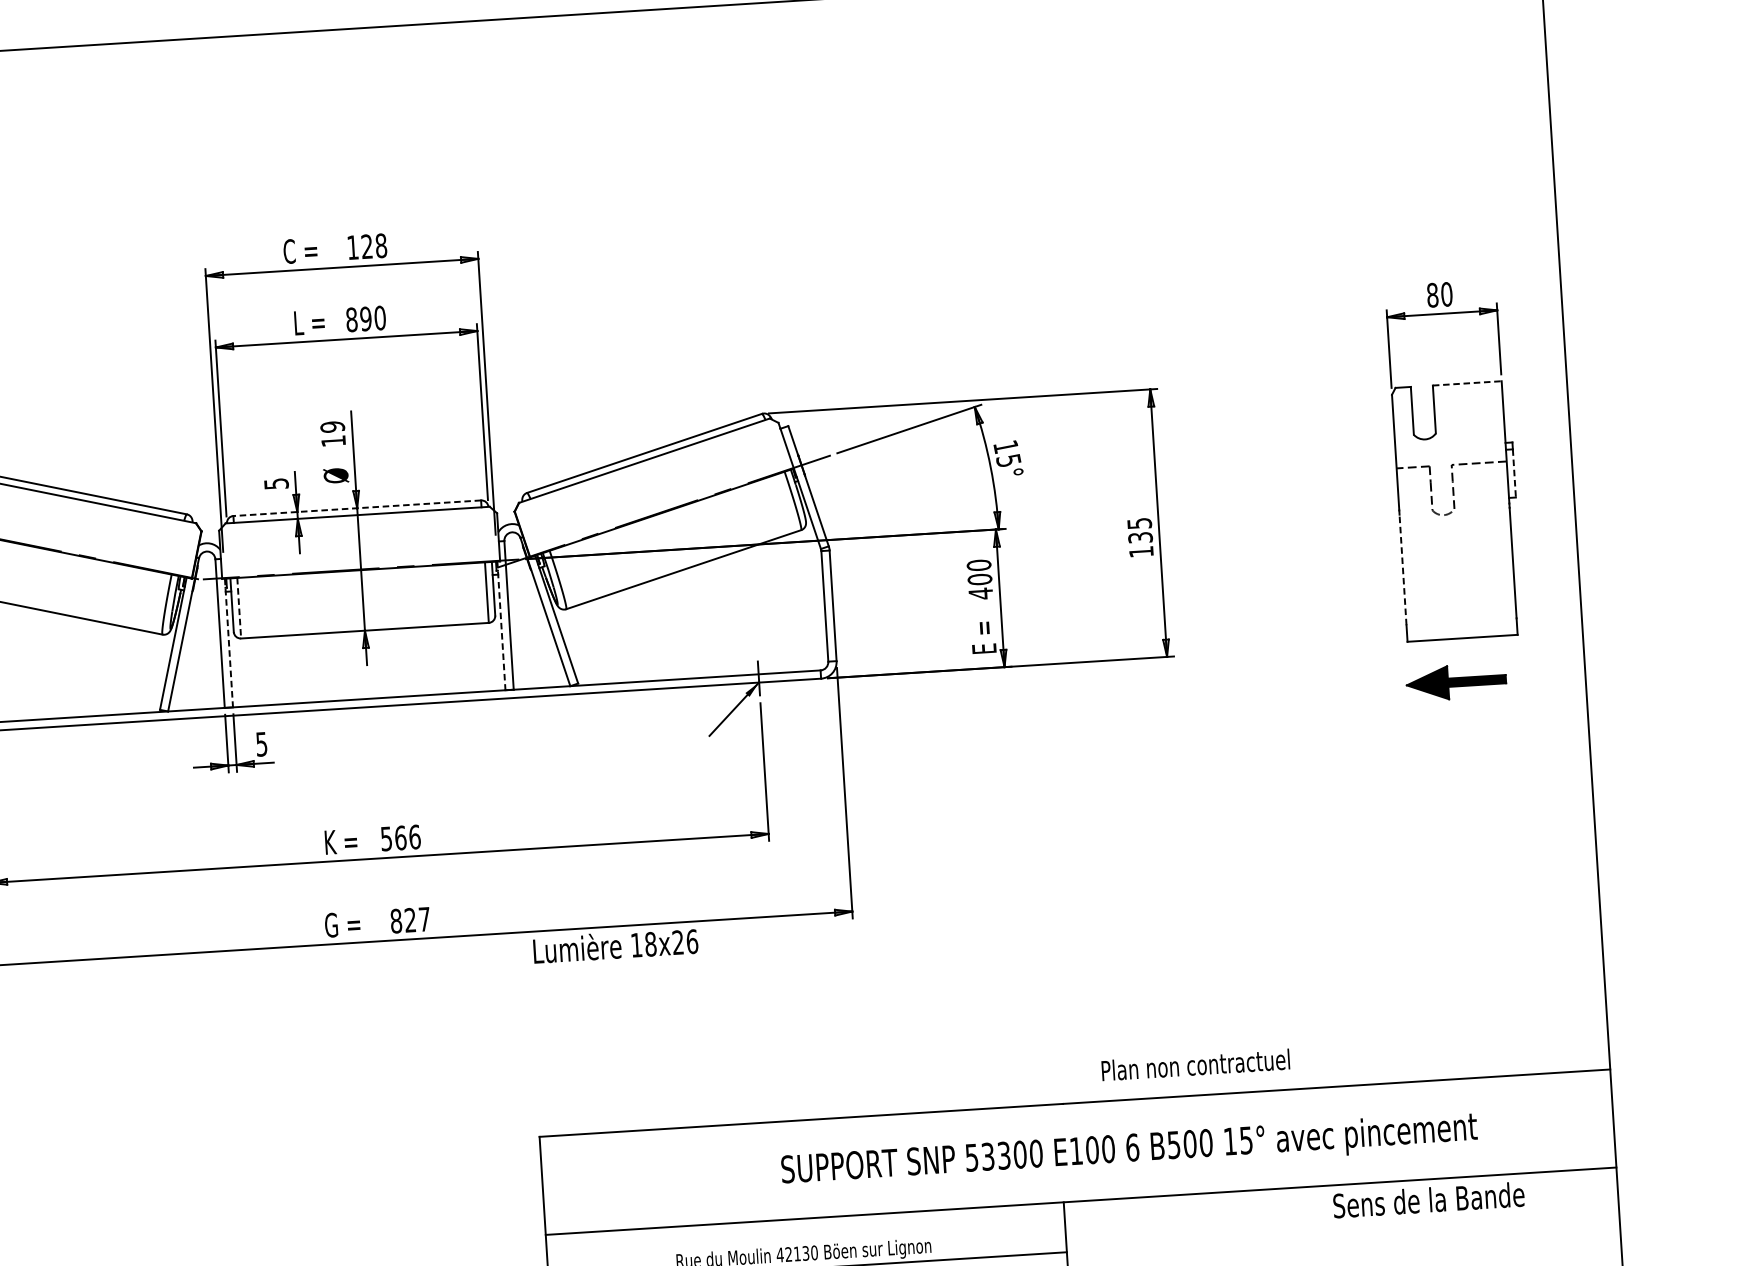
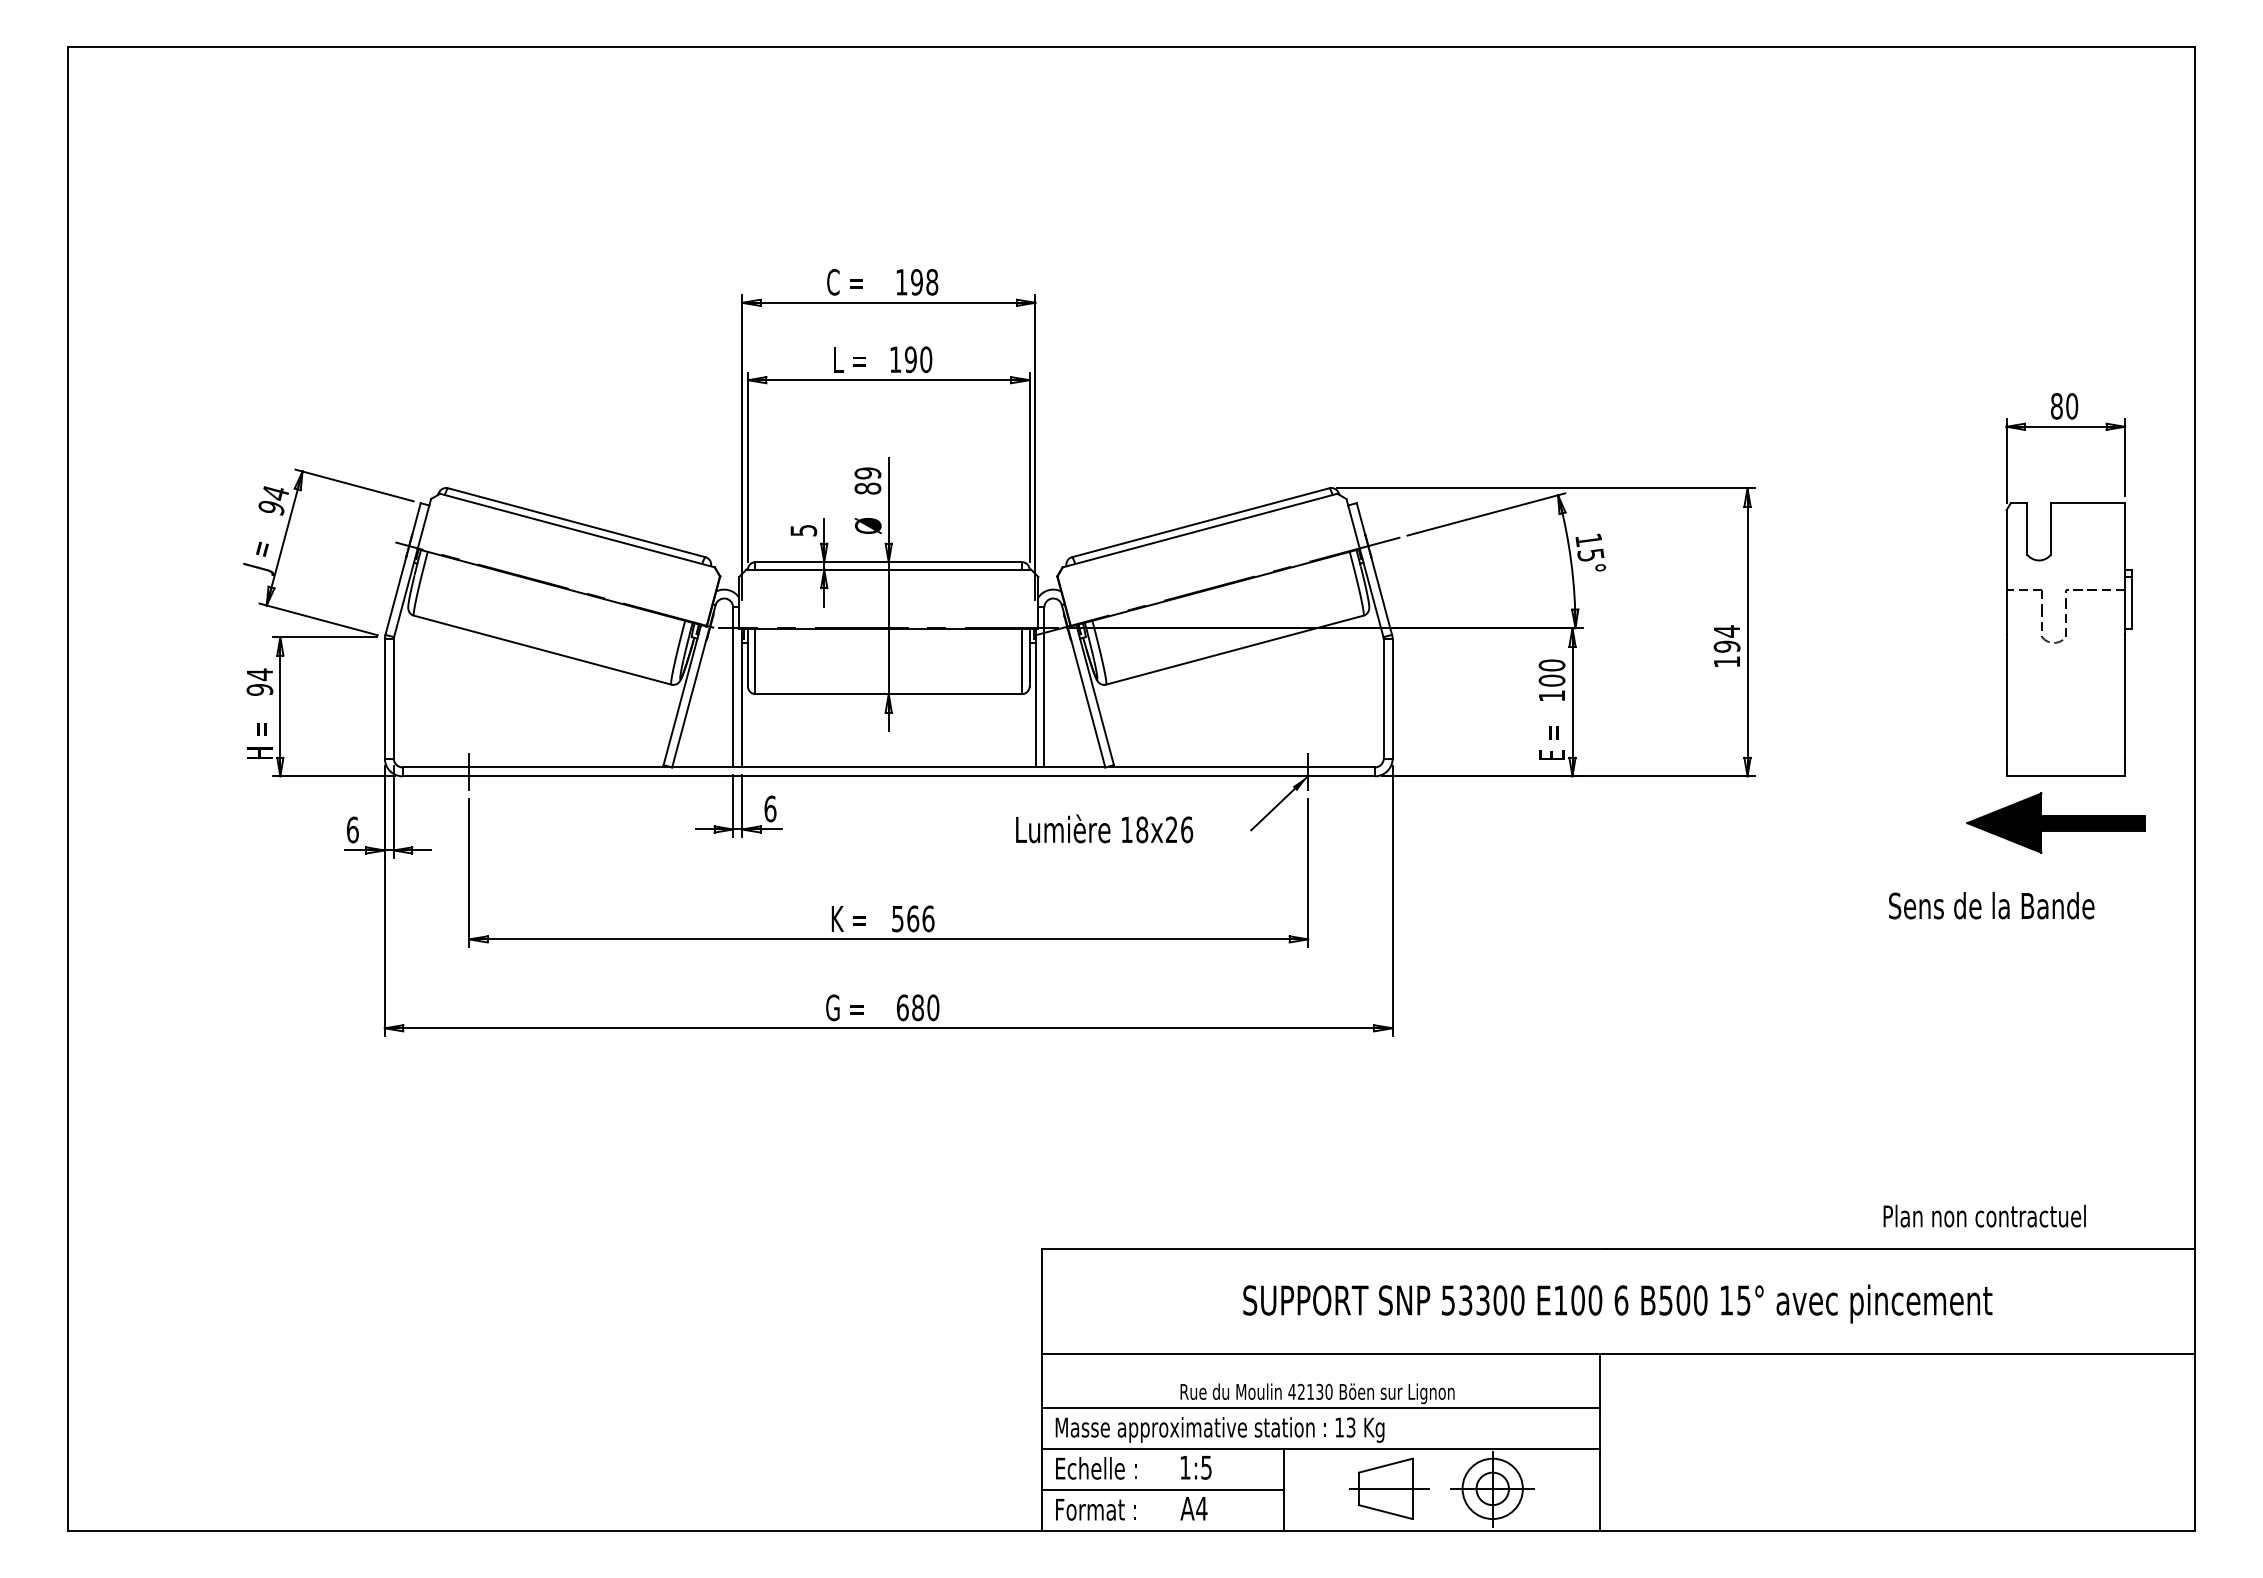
text: (366, 246) -> (916, 282), 128 -> 198
text: (351, 319) -> (895, 359), 890 -> 190
line: (1467, 383) -> (2088, 503), dashed -> solid
text: (333, 441) -> (867, 488), 19 -> 89
line: (1514, 473) -> (2132, 602), dashed -> solid
line: (357, 508) -> (888, 562), dashed -> solid
text: (1139, 530) -> (1726, 638), 135 -> 194
line: (1403, 570) -> (2006, 699), dashed -> solid
text: (980, 593) -> (1551, 695), 400 -> 100
line: (239, 608) -> (755, 661), dashed -> solid
line: (501, 626) -> (1035, 698), dashed -> solid
line: (229, 643) -> (742, 698), dashed -> solid
part: (1455, 681) -> (2055, 822), size x1.67
text: (261, 743) -> (770, 808), 5 -> 6
text: (409, 920) -> (917, 1007), 827 -> 680
text: (615, 945) -> (1104, 828), moved
text: (1195, 1064) -> (1984, 1215), moved
text: (1129, 1150) -> (1617, 1303), moved
text: (1428, 1199) -> (1991, 905), moved

